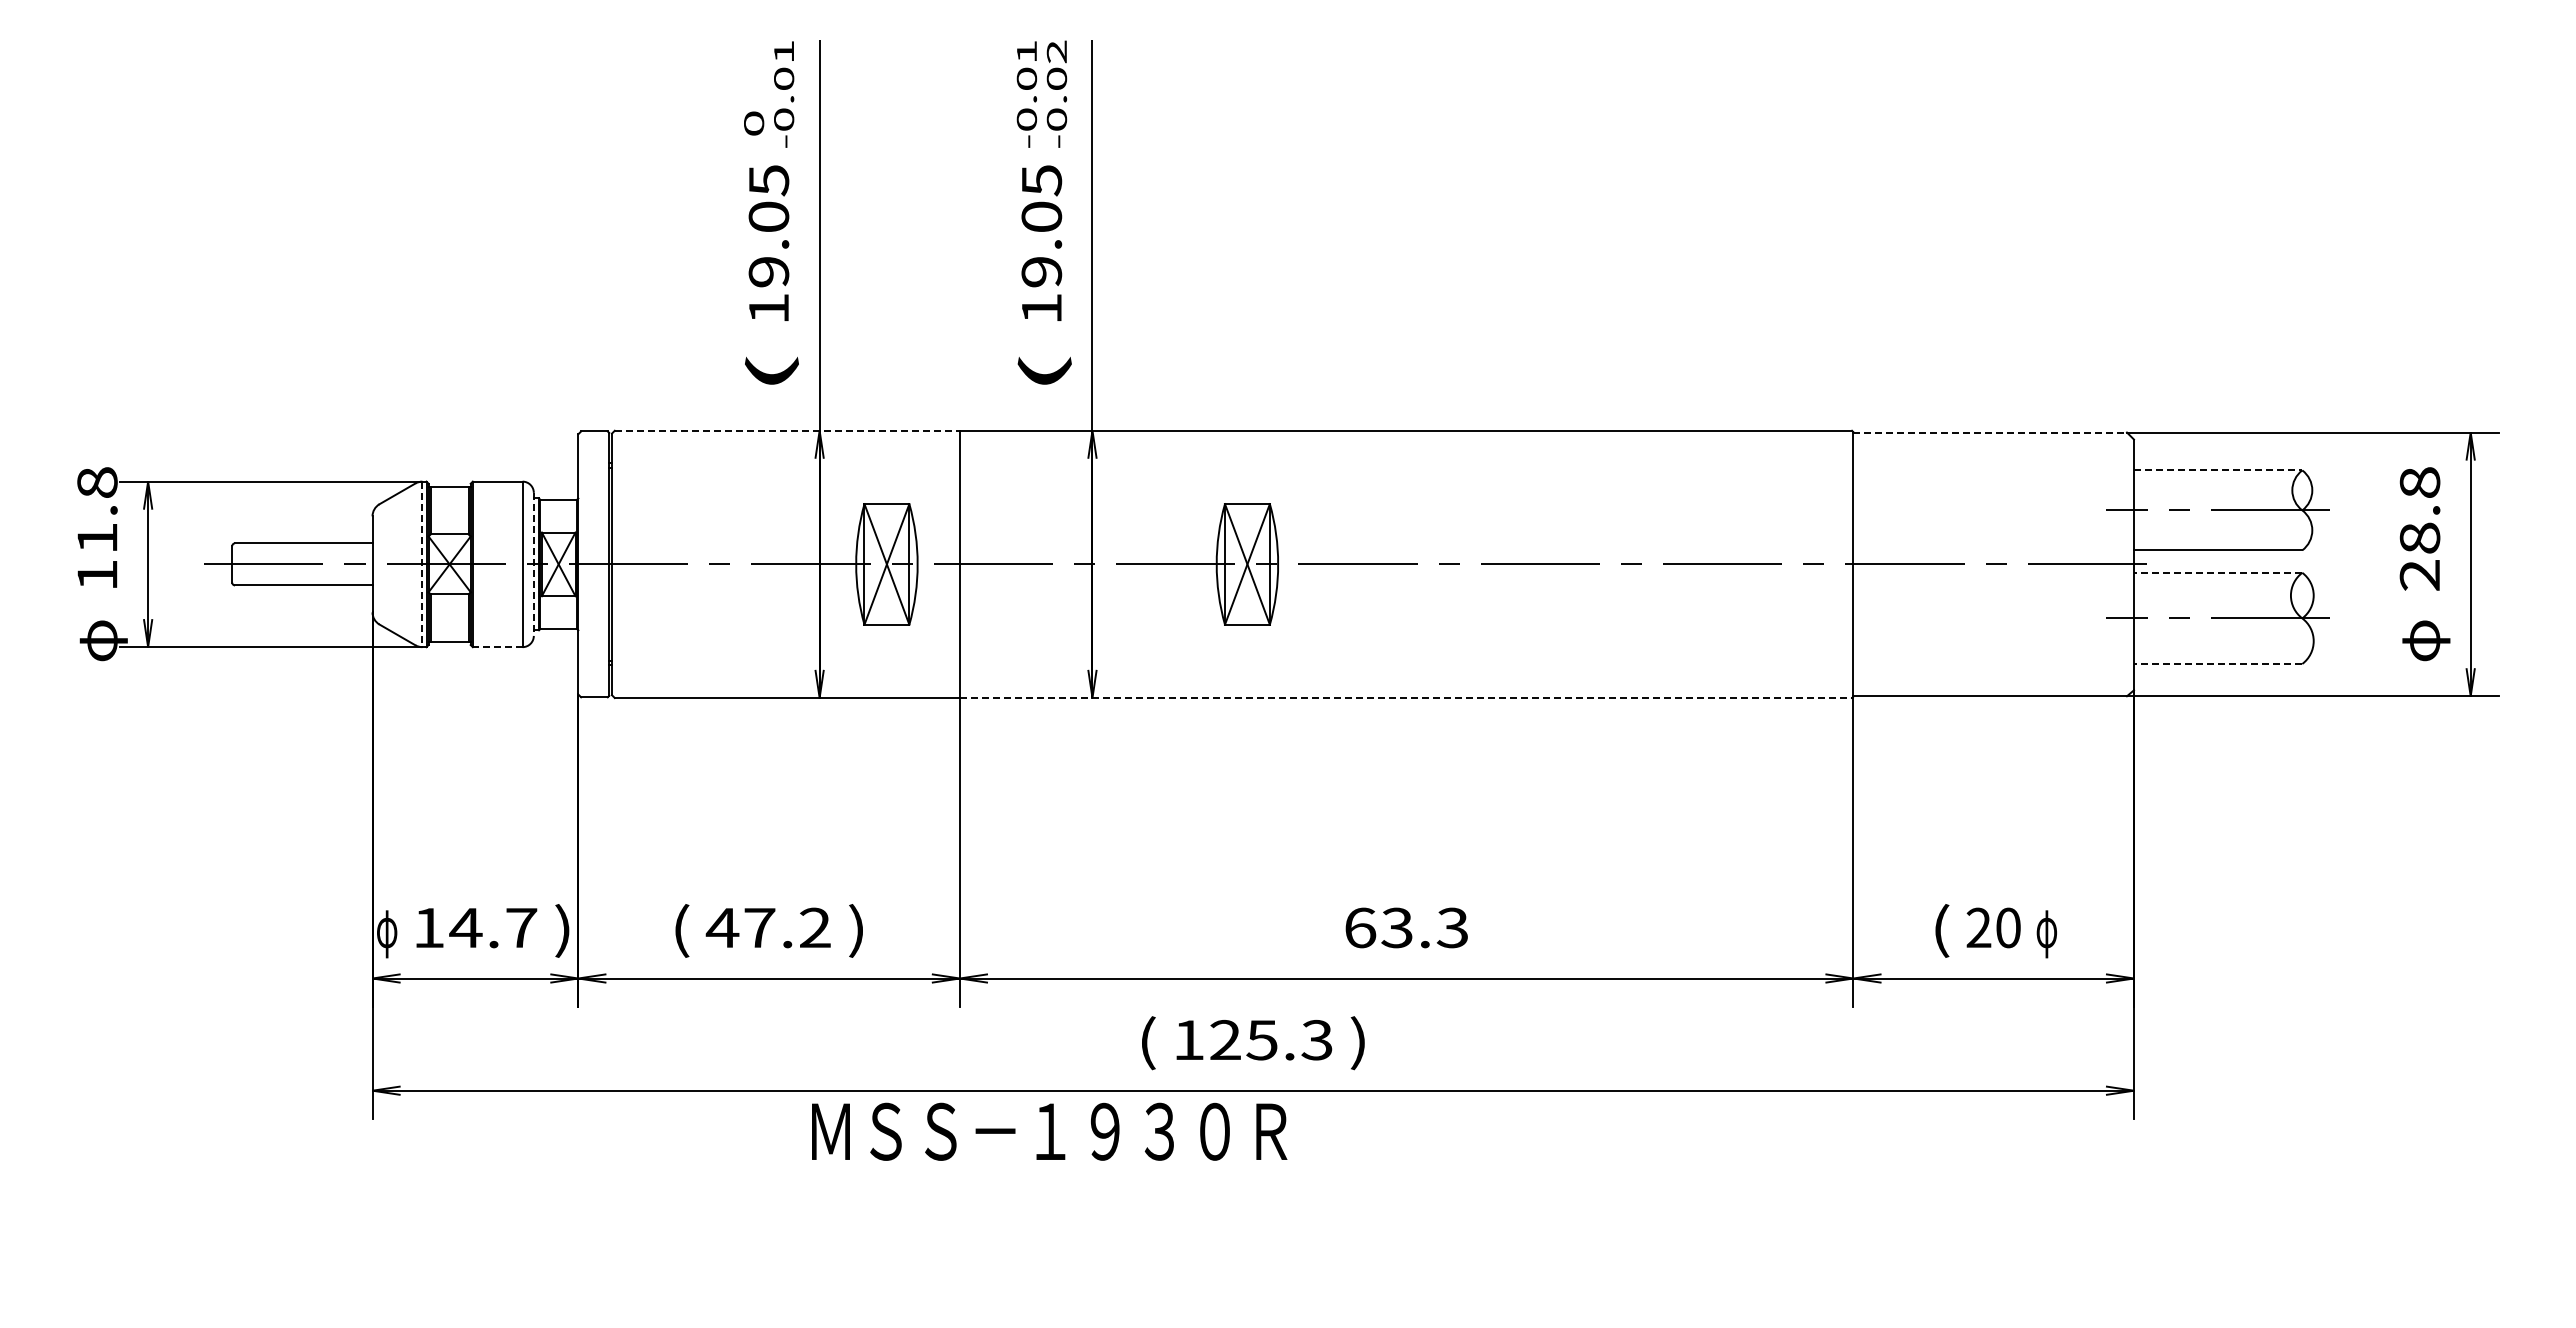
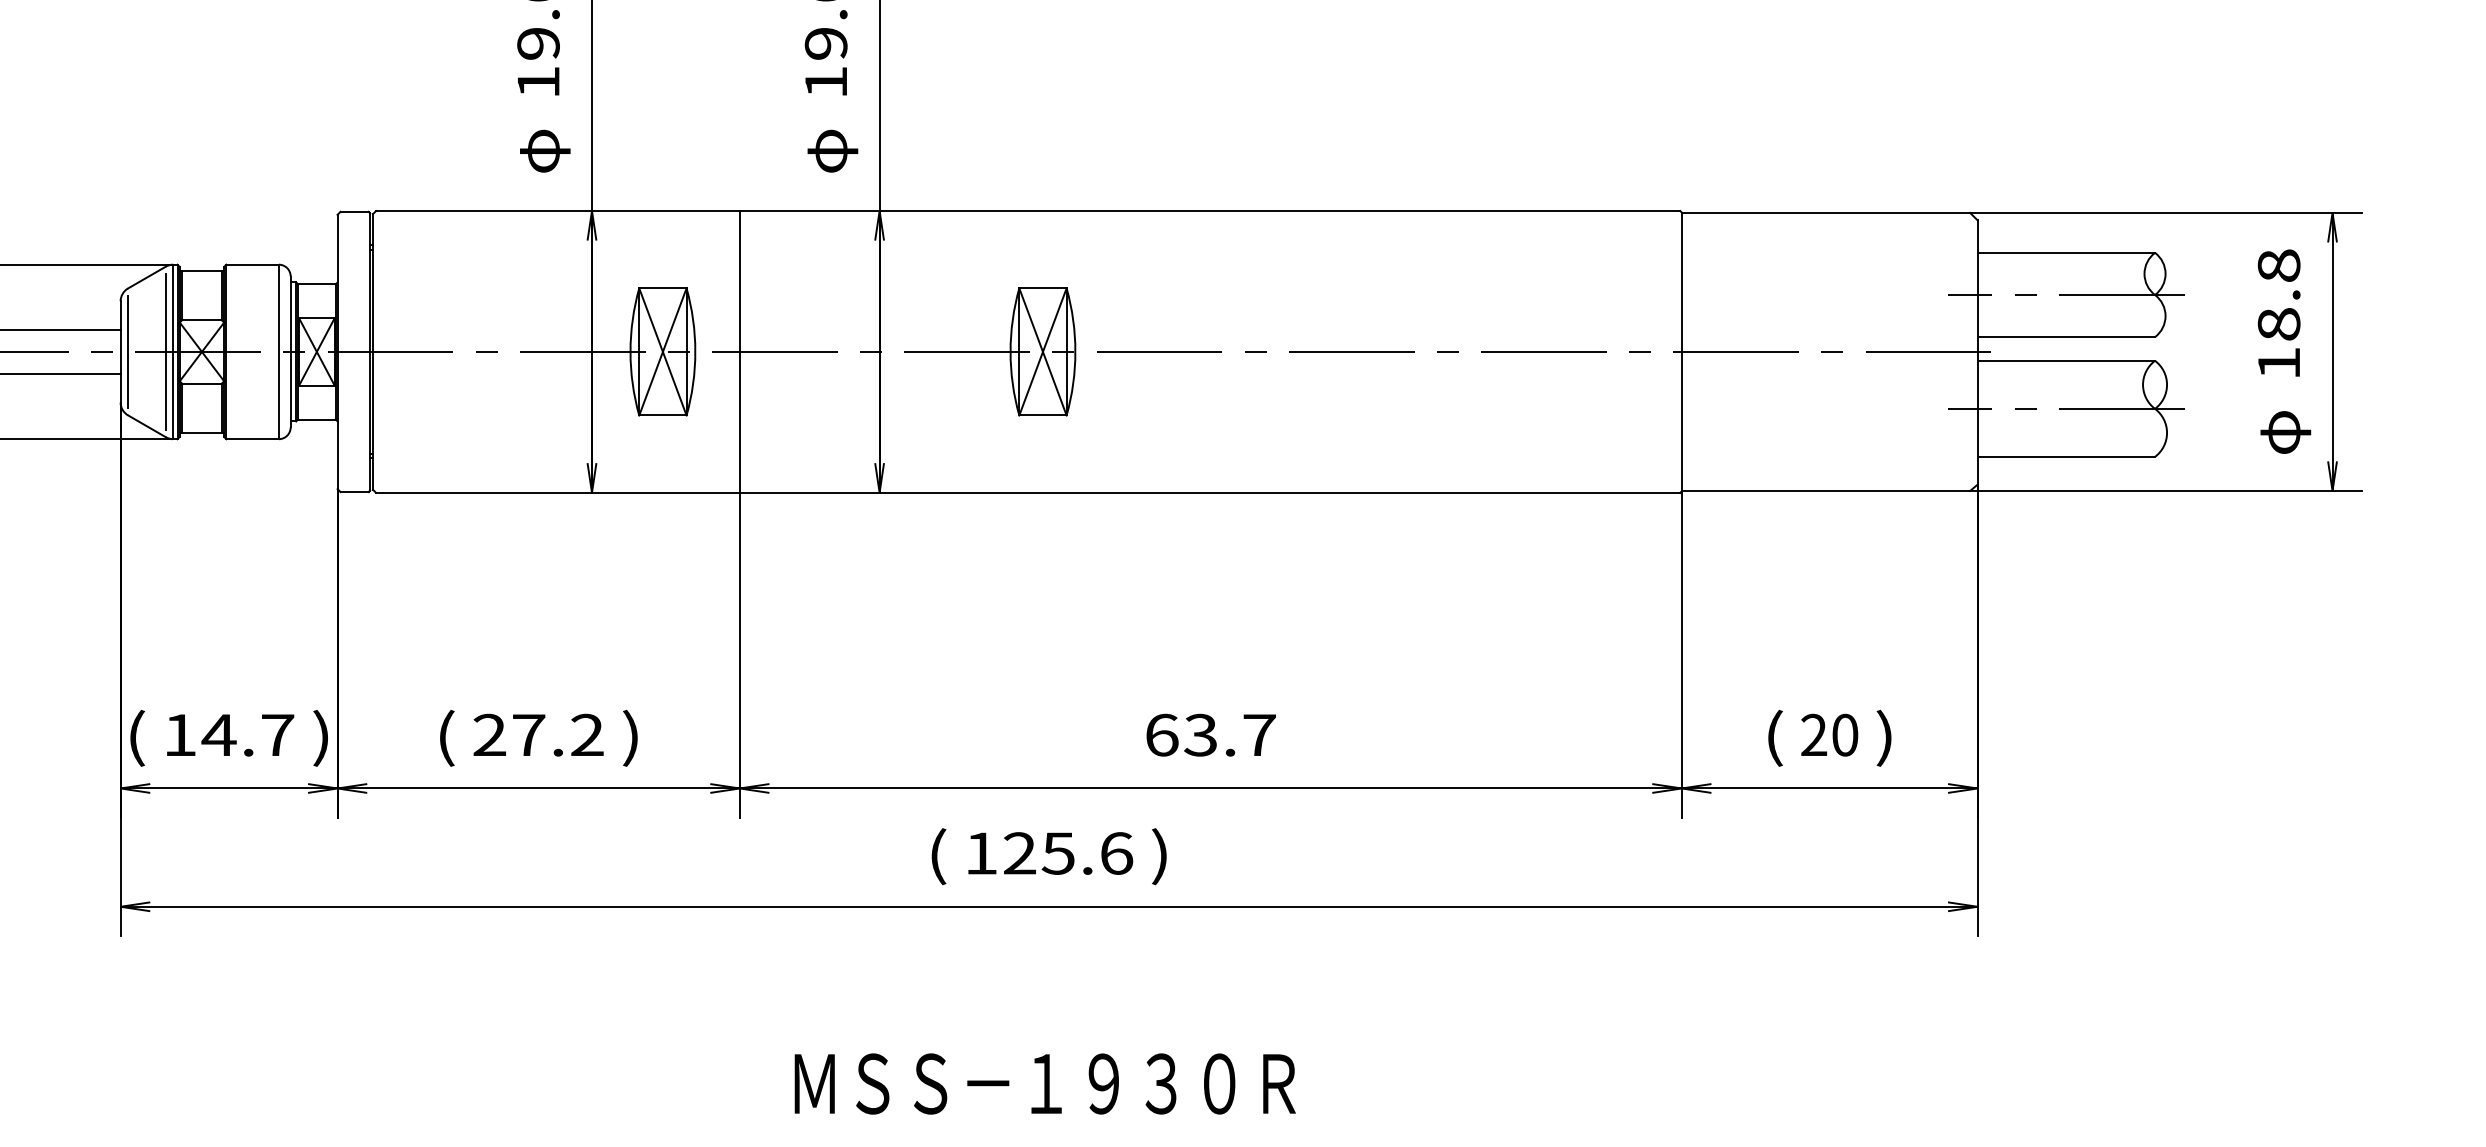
text: (772, 373) -> (542, 150), ( -> φ
text: (1044, 373) -> (829, 150), ( -> φ
line: (787, 430) -> (558, 210), dashed -> solid
line: (1990, 432) -> (1826, 212), dashed -> solid
line: (2218, 470) -> (2066, 252), dashed -> solid
line: (379, 564) -> (127, 352), added
line: (415, 564) -> (165, 352), added
line: (422, 564) -> (173, 352), dashed -> solid
line: (533, 564) -> (290, 352), dashed -> solid
line: (2217, 572) -> (2065, 360), dashed -> solid
text: (2419, 575) -> (2278, 363), 28.8 -> 18.8
line: (497, 647) -> (252, 439), dashed -> solid
line: (2217, 664) -> (2065, 457), dashed -> solid
line: (1406, 698) -> (1210, 493), dashed -> solid
text: (722, 927) -> (489, 734), 47.2 -> 27.2
text: (1452, 927) -> (1259, 734), 63.3 -> 63.7
text: (387, 931) -> (136, 738), φ -> (
text: (2046, 931) -> (1885, 738), φ -> )
text: (1316, 1039) -> (1115, 852), 125.3 -> 125.6
text: (1049, 1131) -> (1045, 1083), moved

